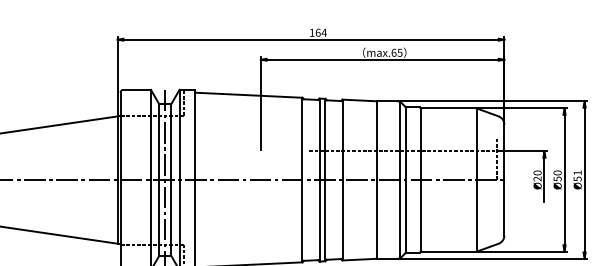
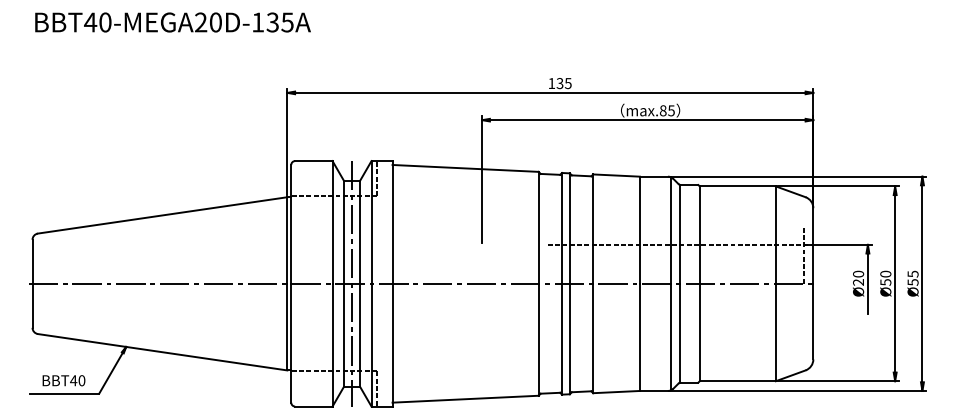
text: (320, 32) -> (563, 83), 164 -> 135
text: (393, 52) -> (662, 110), max.65 -> max.85
text: (577, 172) -> (912, 273), 51 -> 55

